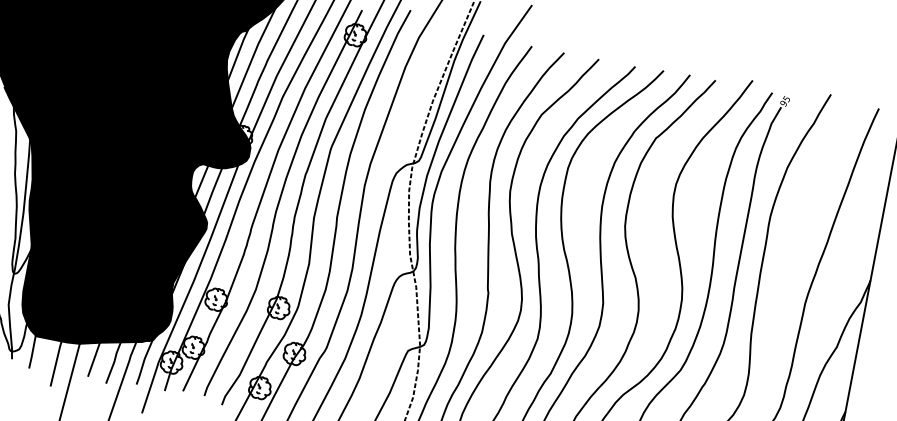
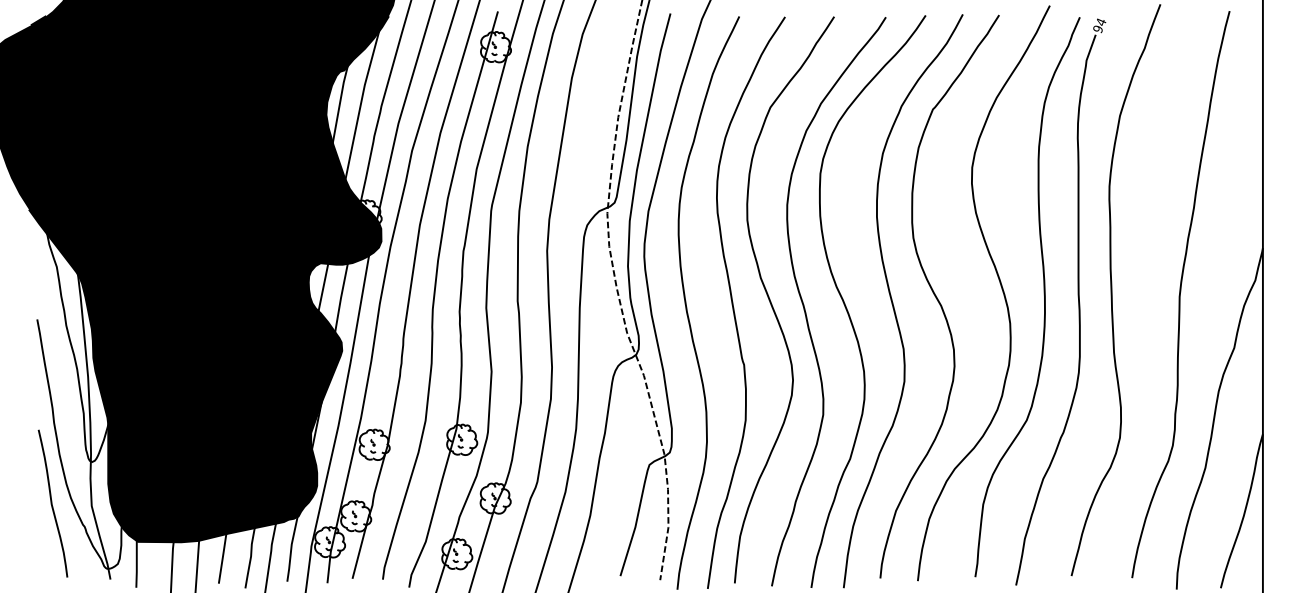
text: (786, 99) -> (1100, 22), 95 -> 94

